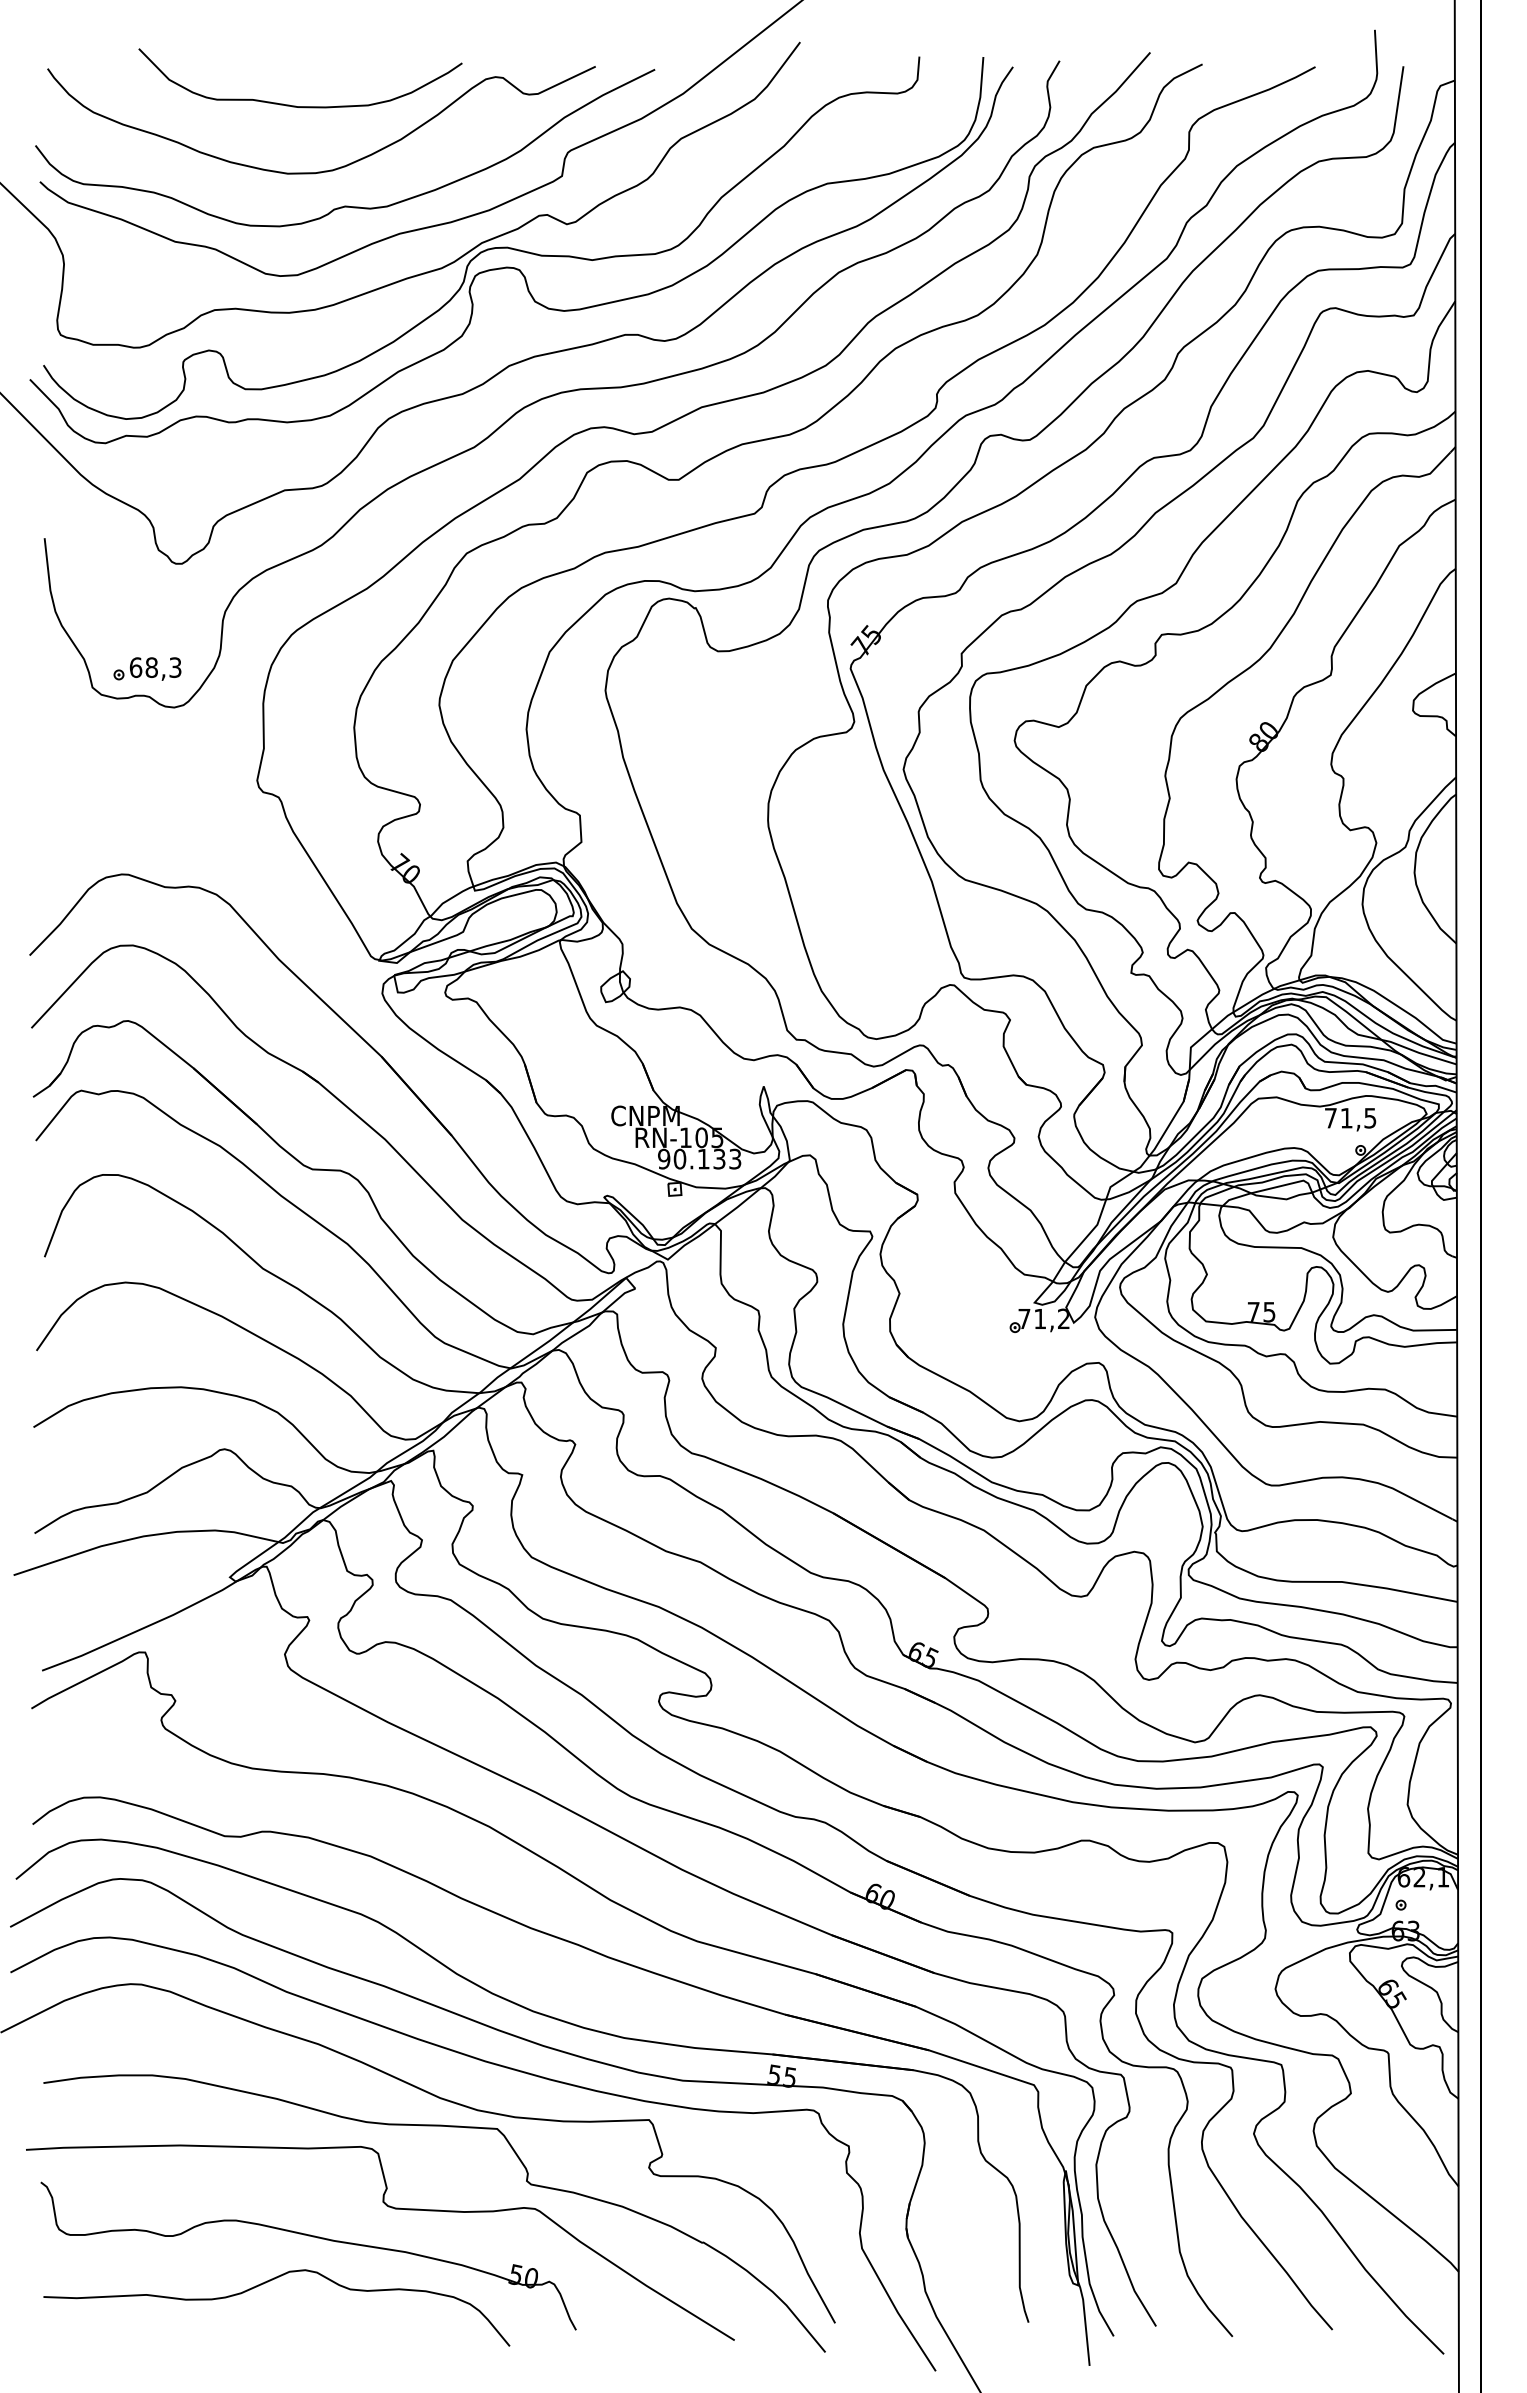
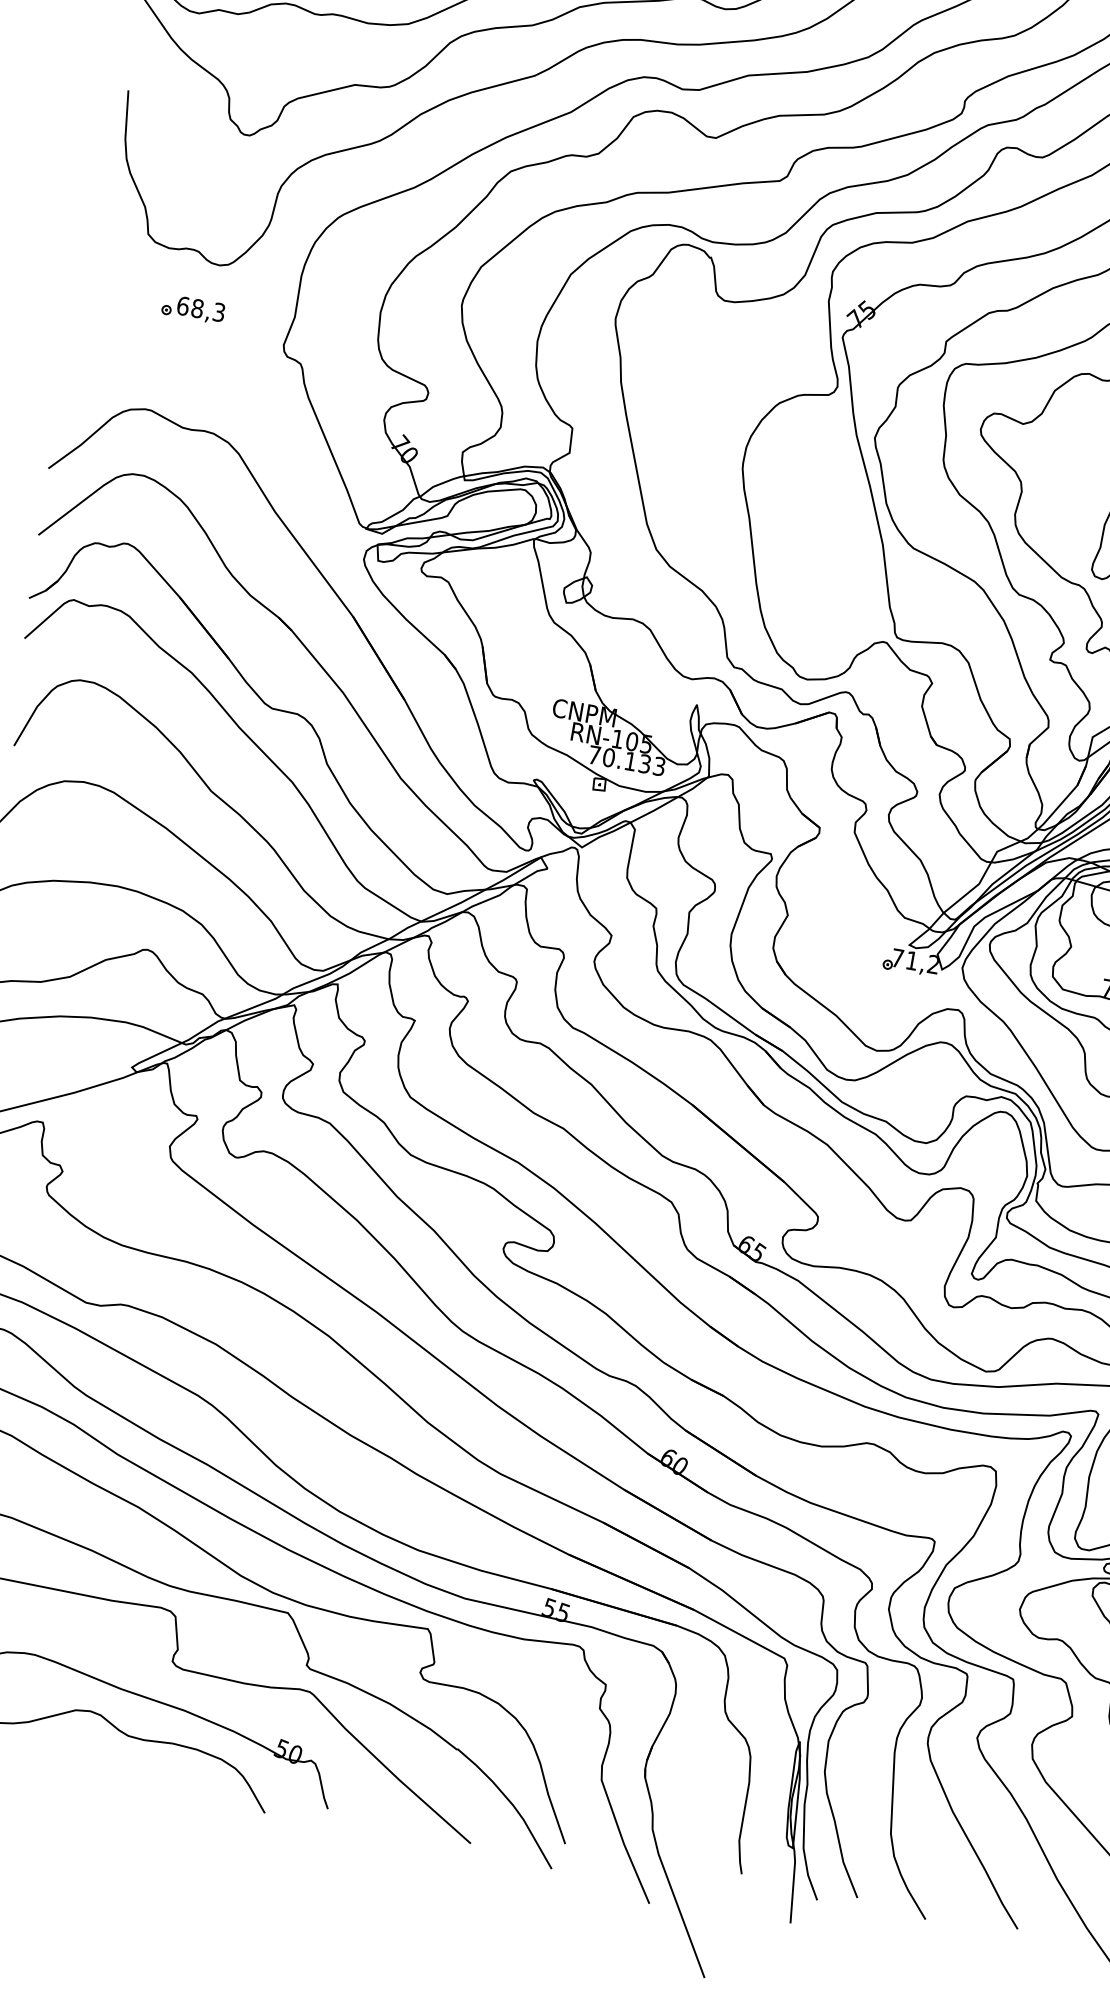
part: (147, 668) -> (193, 308), moved
text: (664, 1158) -> (594, 754), 90.133 -> 70.133

